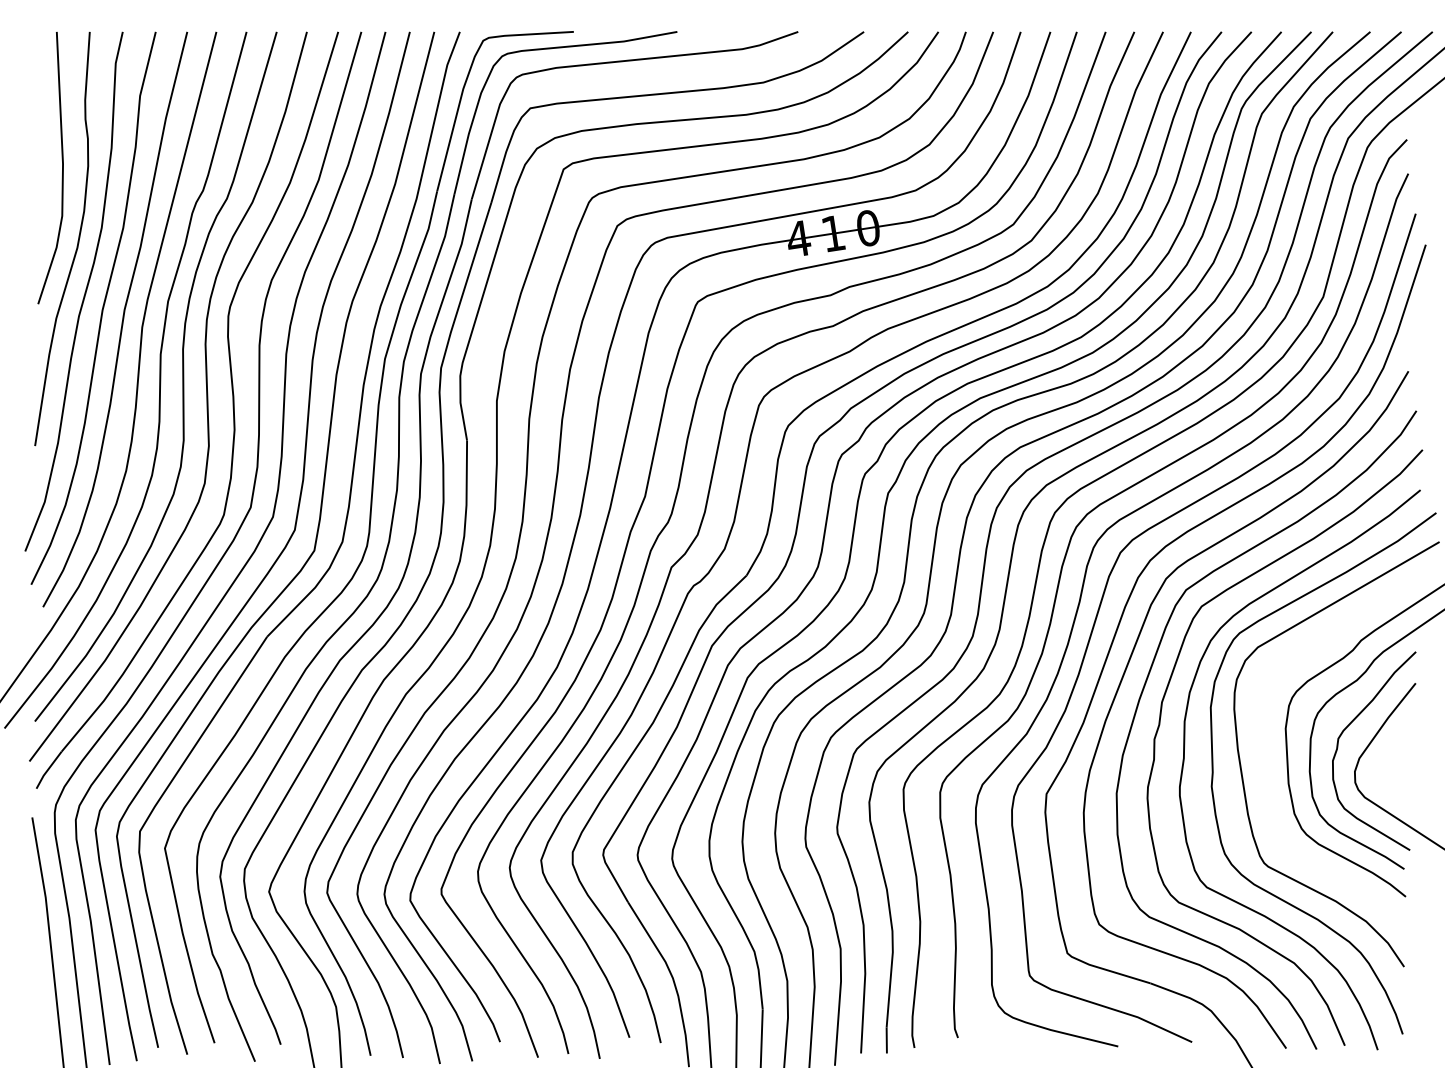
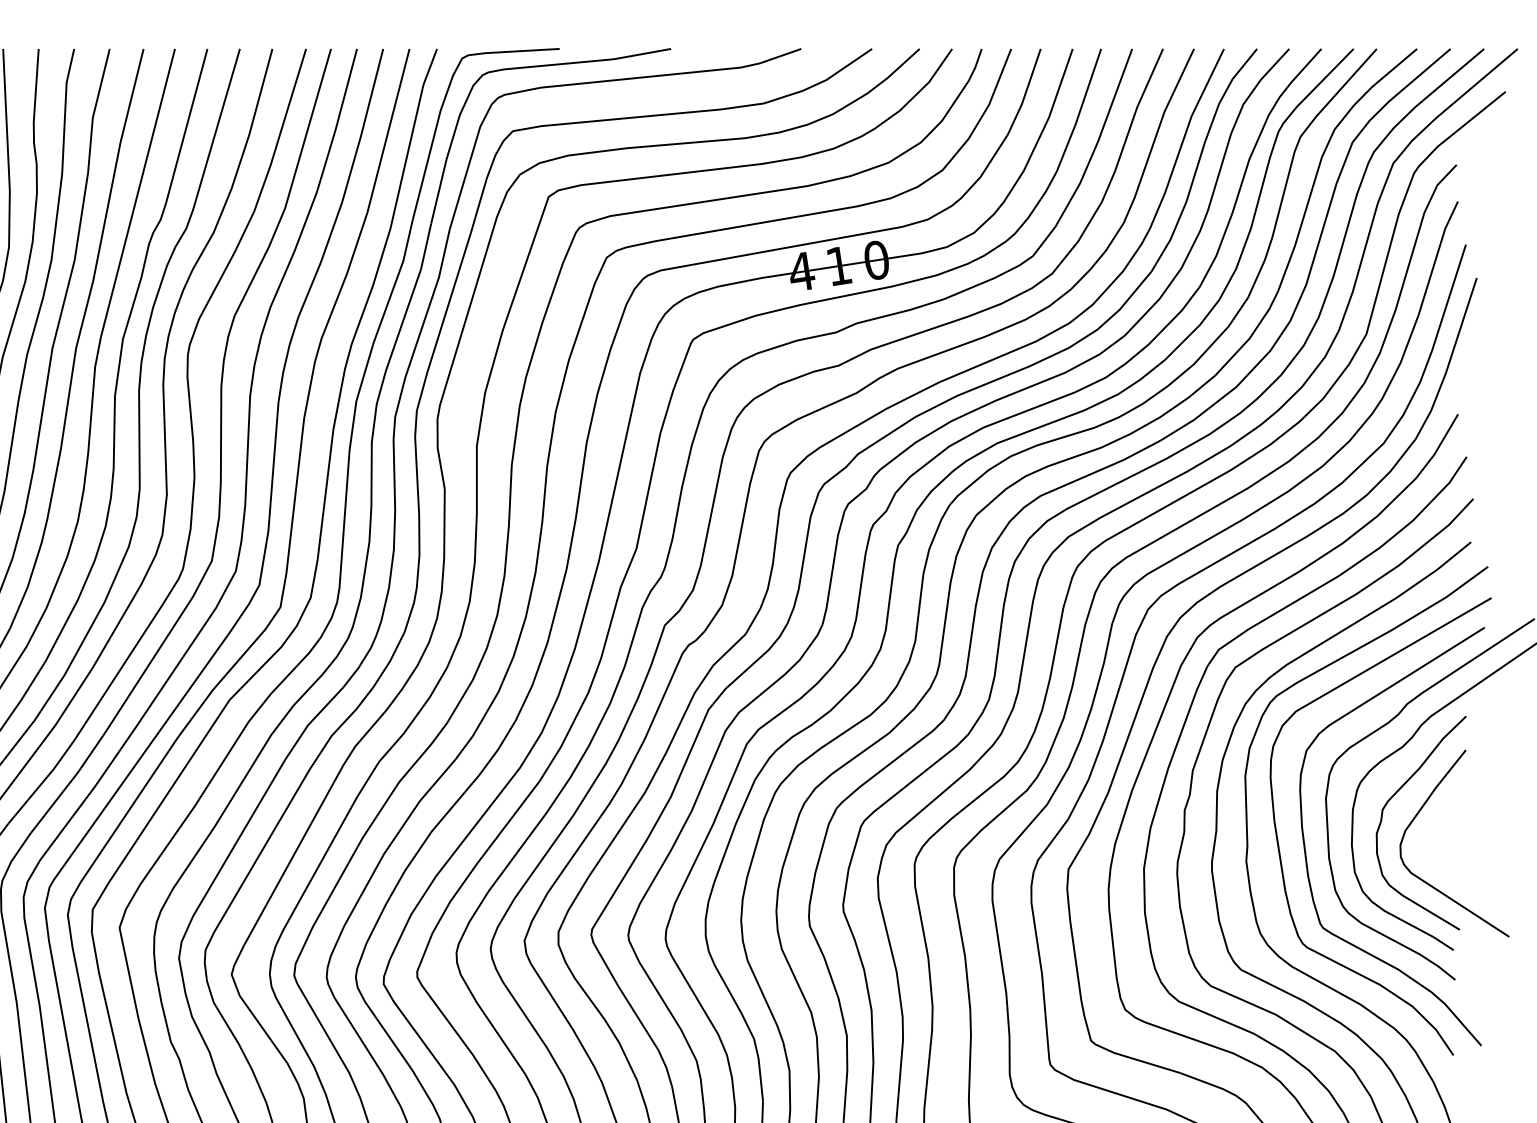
curve: (1267, 776) -> (1306, 850), added

